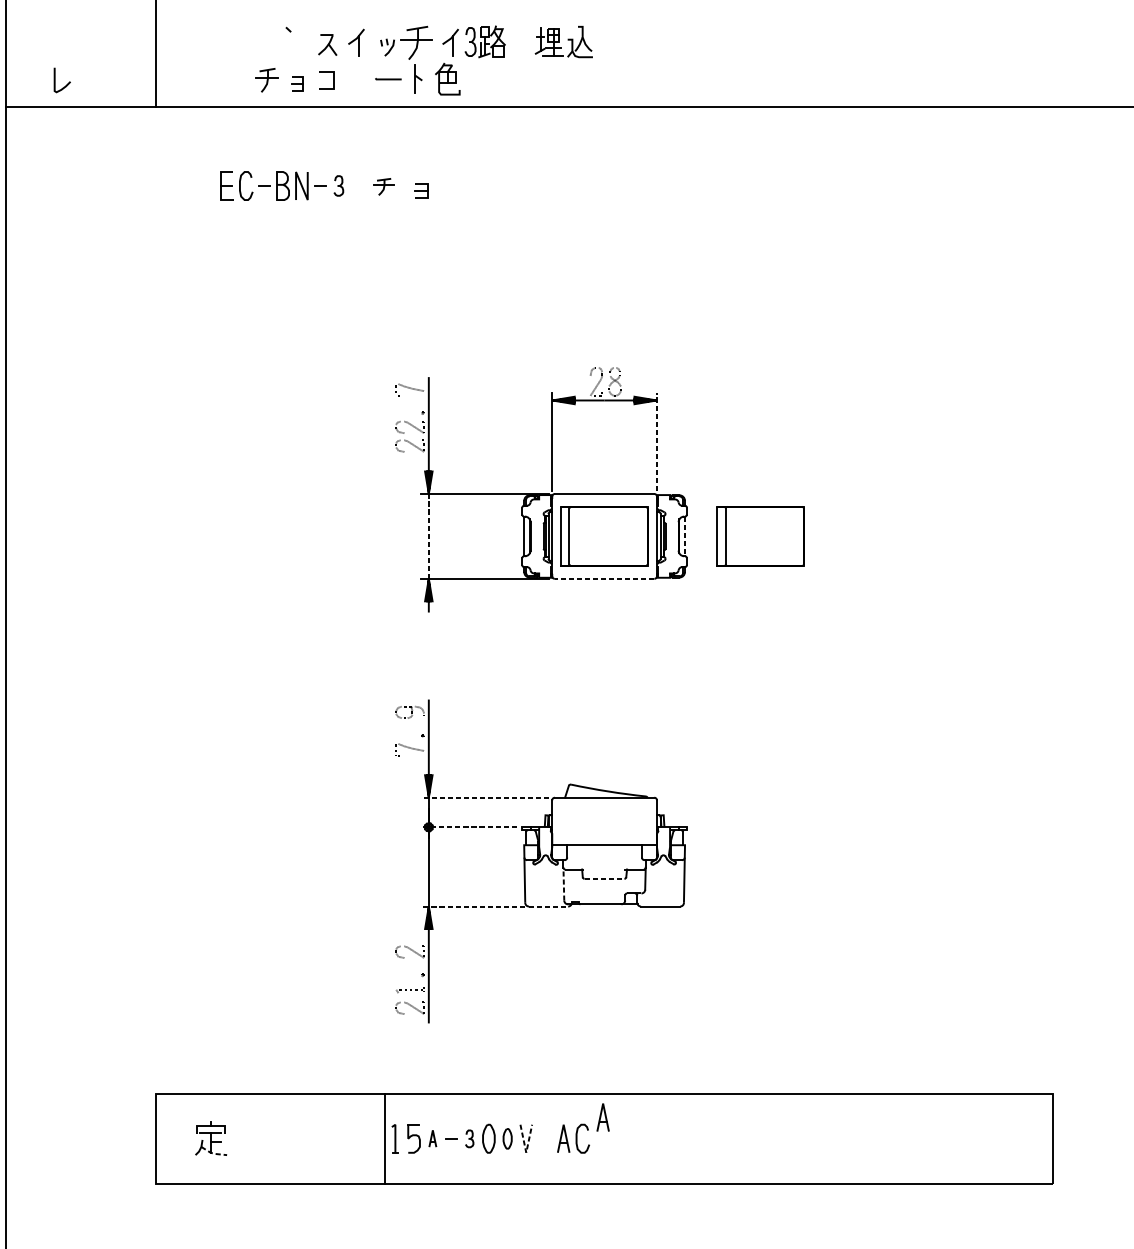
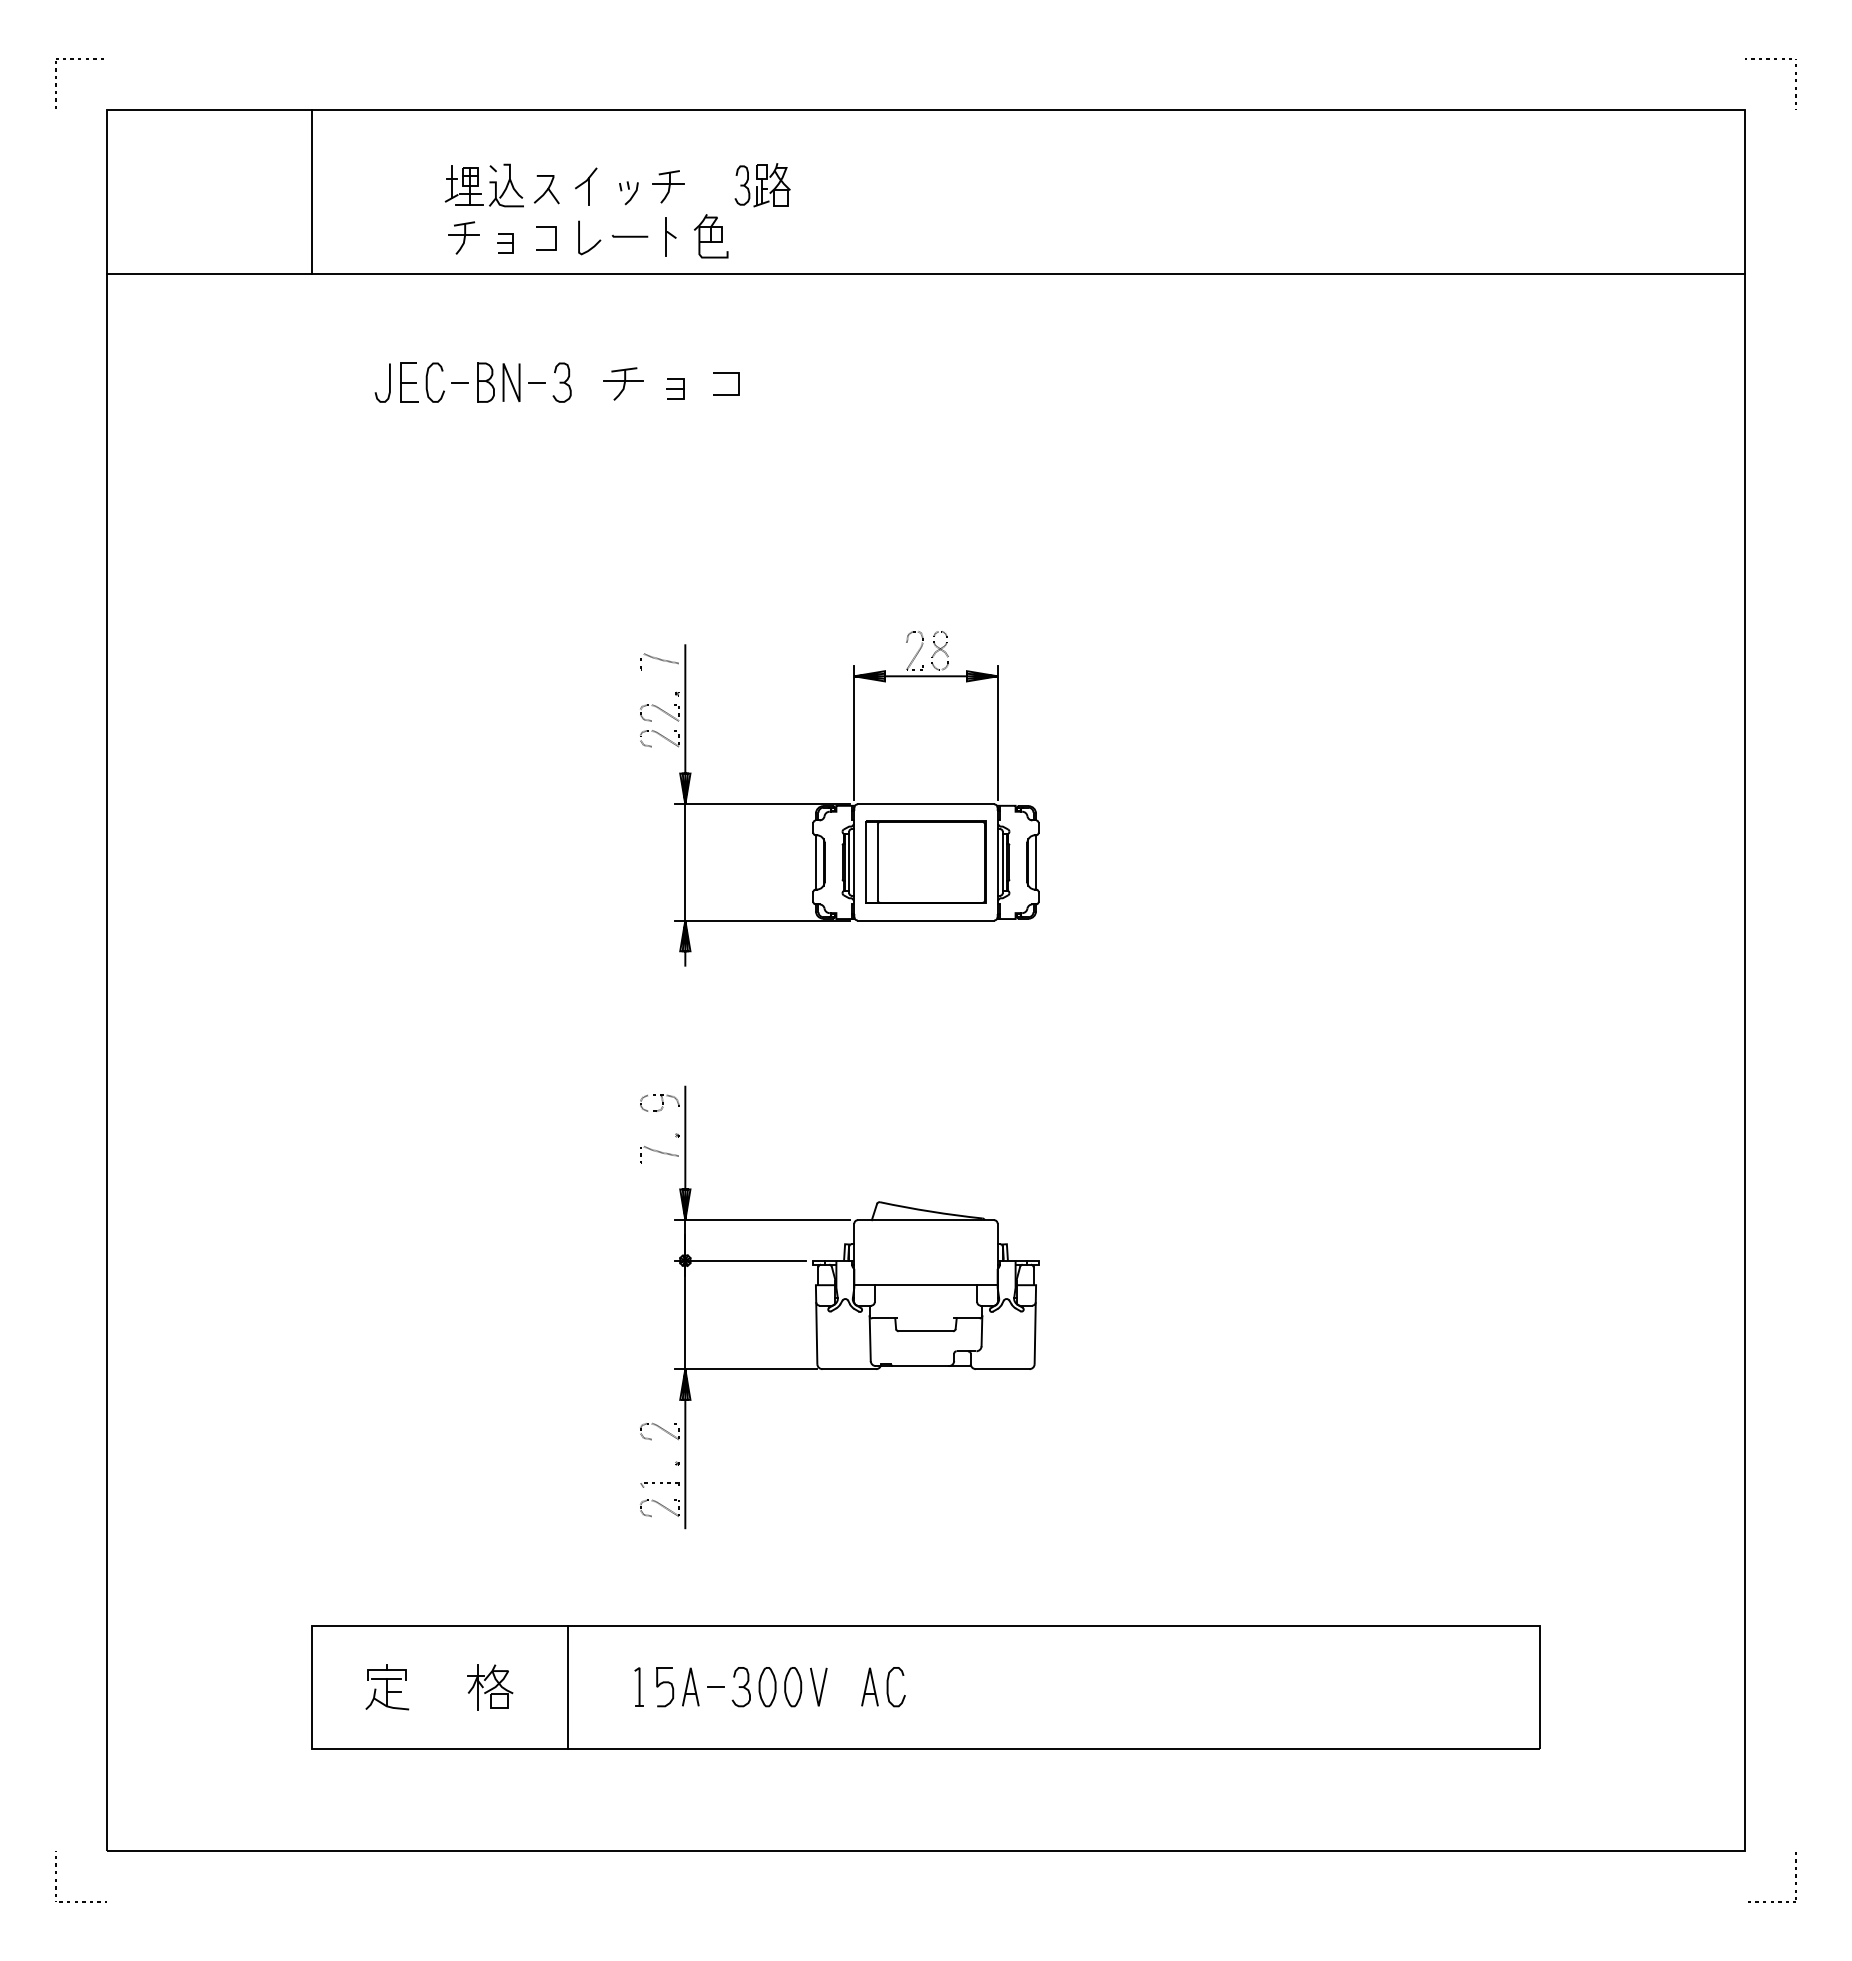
part: (563, 41) -> (483, 185), moved
part: (416, 42) -> (668, 186), size x0.71
part: (450, 42) -> (715, 186), removed
curve: (66, 84) -> (595, 243), moved
line: (458, 179) -> (726, 373), added
curve: (212, 185) -> (389, 382), added
part: (338, 185) -> (561, 382), size x1.43
part: (383, 186) -> (623, 383), size x1.43
line: (656, 441) -> (997, 732), dashed -> solid
line: (428, 535) -> (685, 861), dashed -> solid
part: (760, 535) -> (1139, 861), removed
line: (685, 536) -> (1036, 862), dashed -> solid
line: (604, 578) -> (925, 920), dashed -> solid
line: (485, 797) -> (762, 1220), dashed -> solid
line: (468, 827) -> (739, 1260), dashed -> solid
line: (604, 879) -> (926, 1331), dashed -> solid
line: (564, 884) -> (870, 1338), dashed -> solid
line: (473, 906) -> (746, 1369), dashed -> solid
line: (548, 906) -> (849, 1369), dashed -> solid
part: (602, 1117) -> (923, 1657), removed
line: (385, 1138) -> (567, 1686), moved
part: (432, 1138) -> (690, 1686), size x1.67
part: (286, 1139) -> (490, 1687), added
part: (469, 1139) -> (740, 1687), size x1.67
part: (507, 1139) -> (793, 1687), size x1.43
line: (526, 1152) -> (818, 1706), dashed -> solid
line: (213, 1153) -> (390, 1707), dashed -> solid

